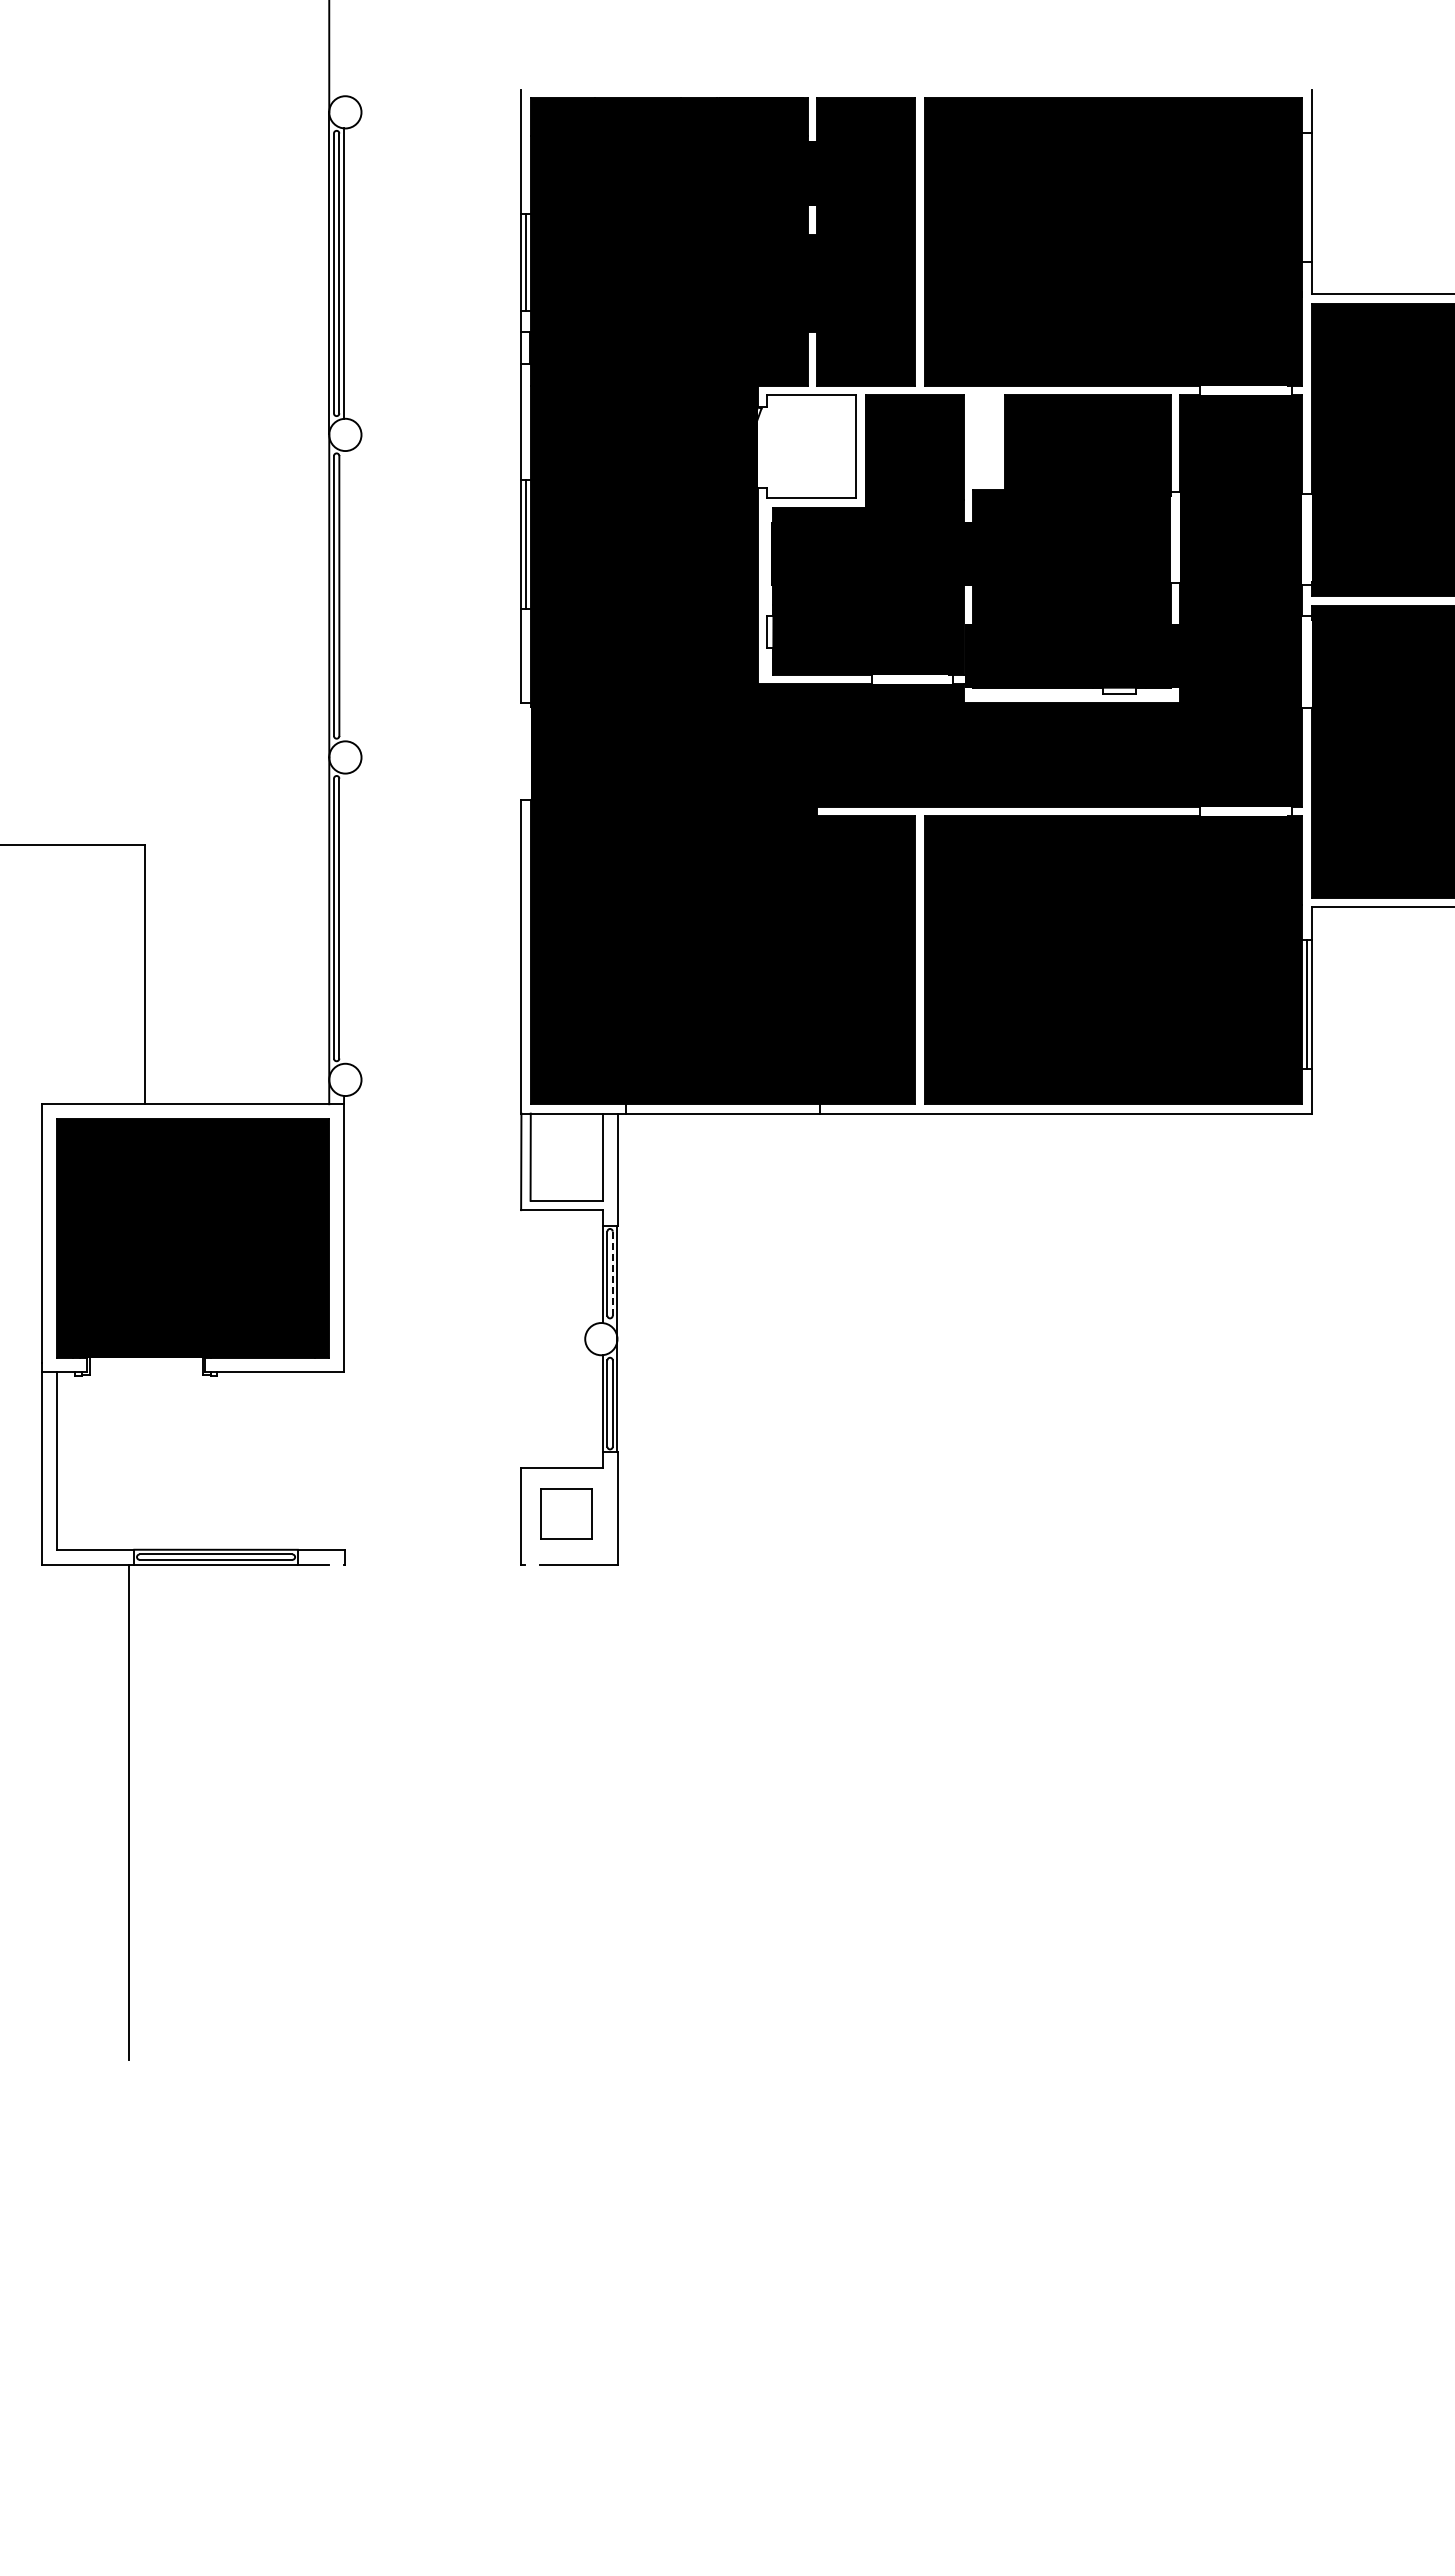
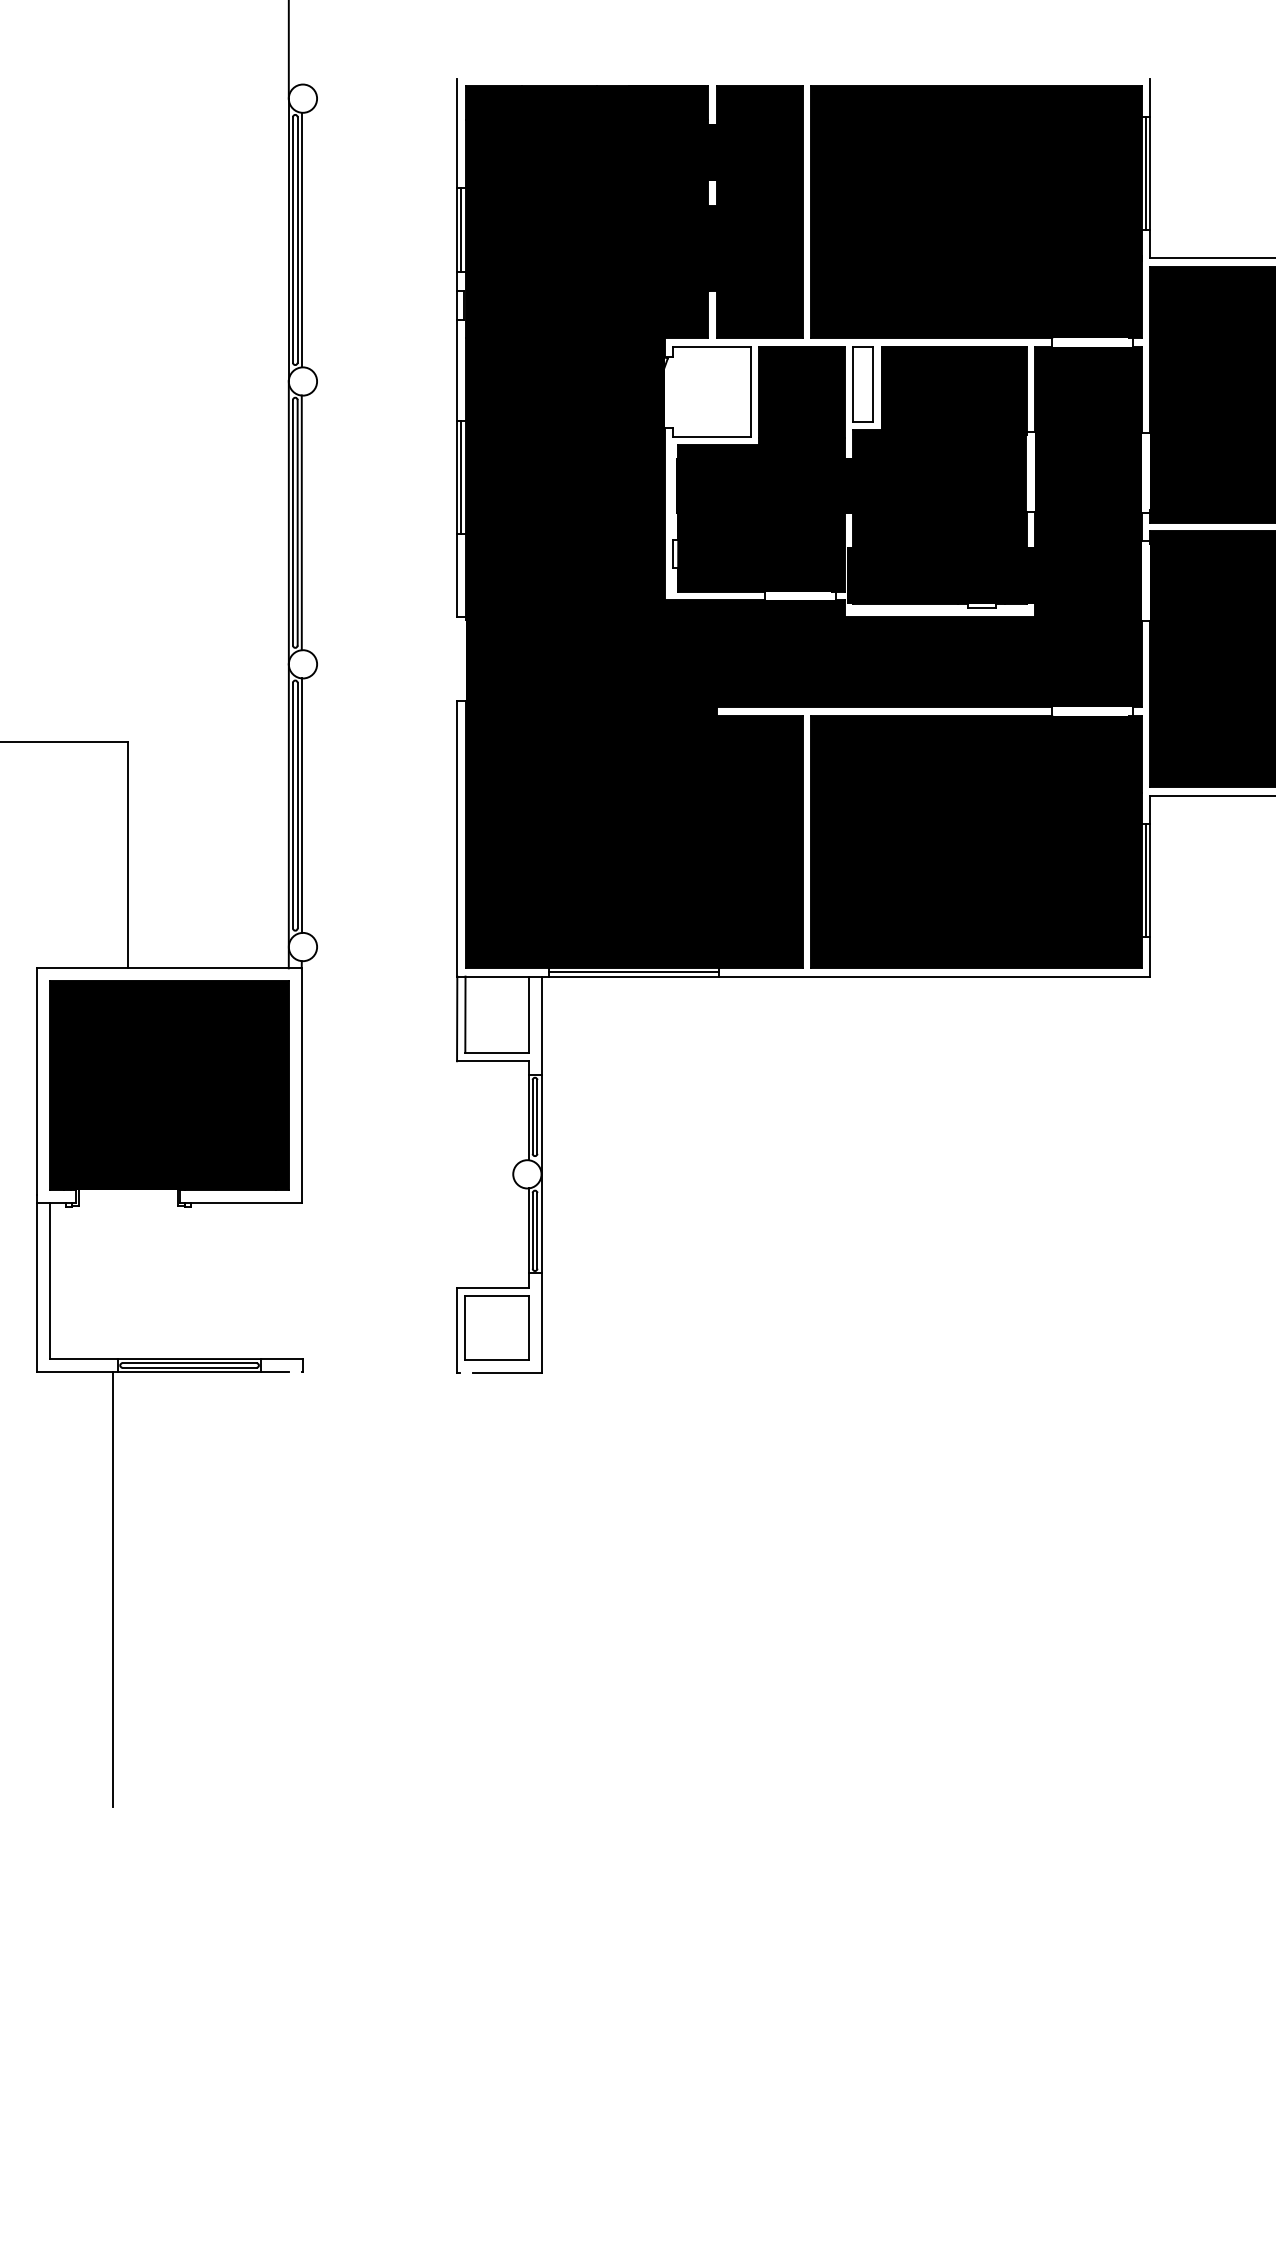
line: (1307, 197) -> (1146, 173), added
part: (984, 437) -> (863, 383), added
line: (344, 595) -> (302, 522), added
line: (344, 918) -> (302, 805), added
line: (722, 1108) -> (633, 972), added
line: (612, 1274) -> (537, 1117), dashed -> solid
part: (566, 1513) -> (496, 1327), size x1.43

